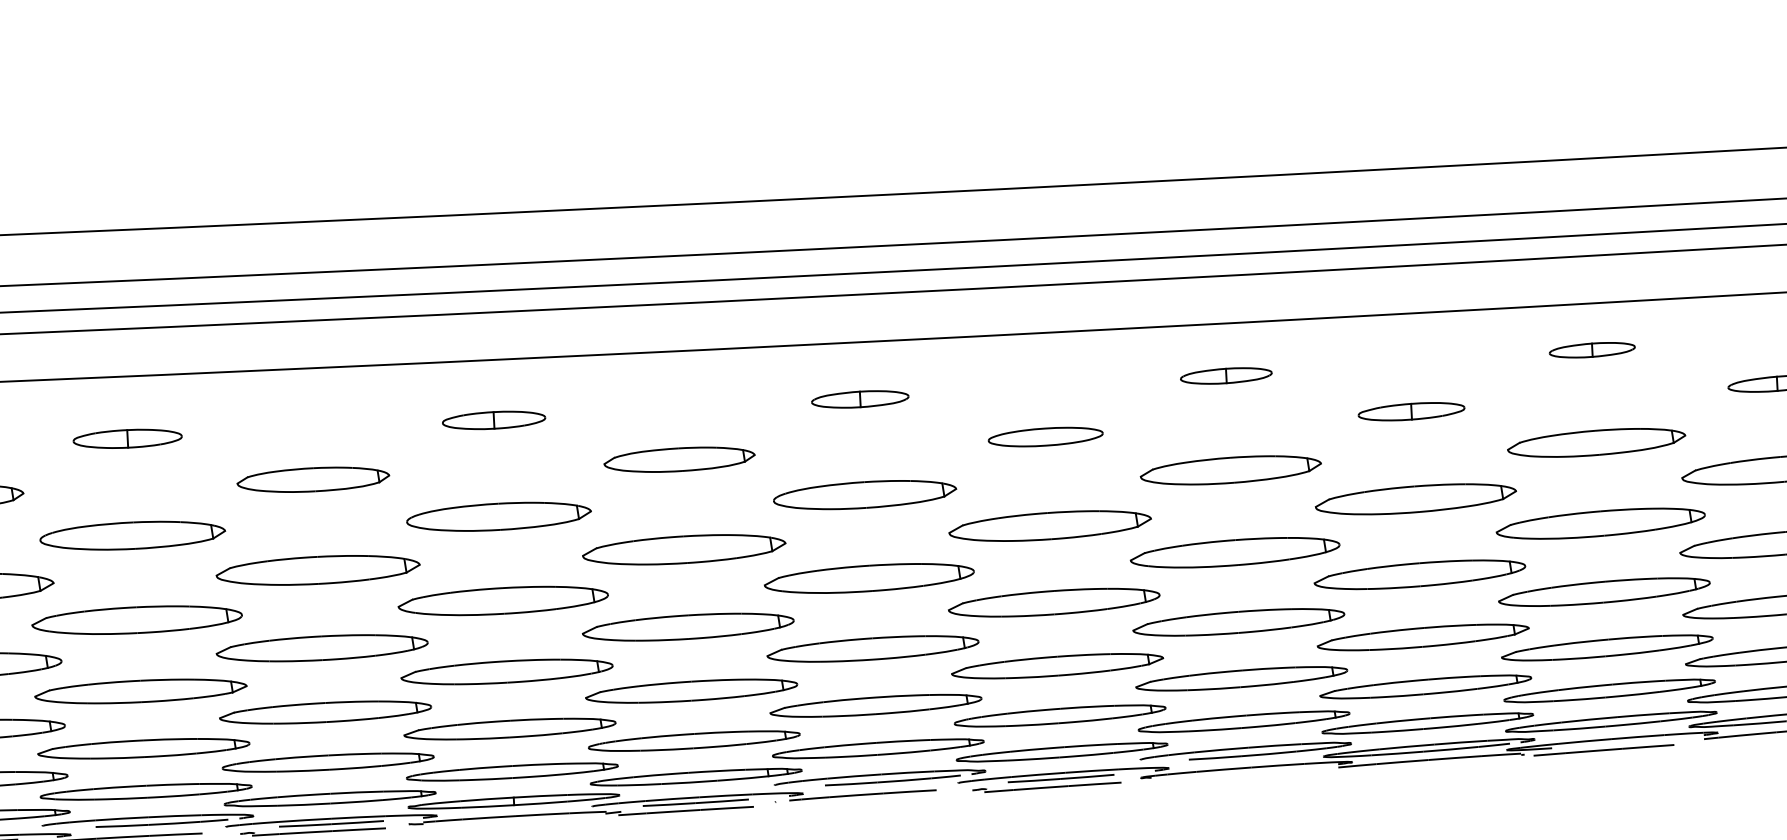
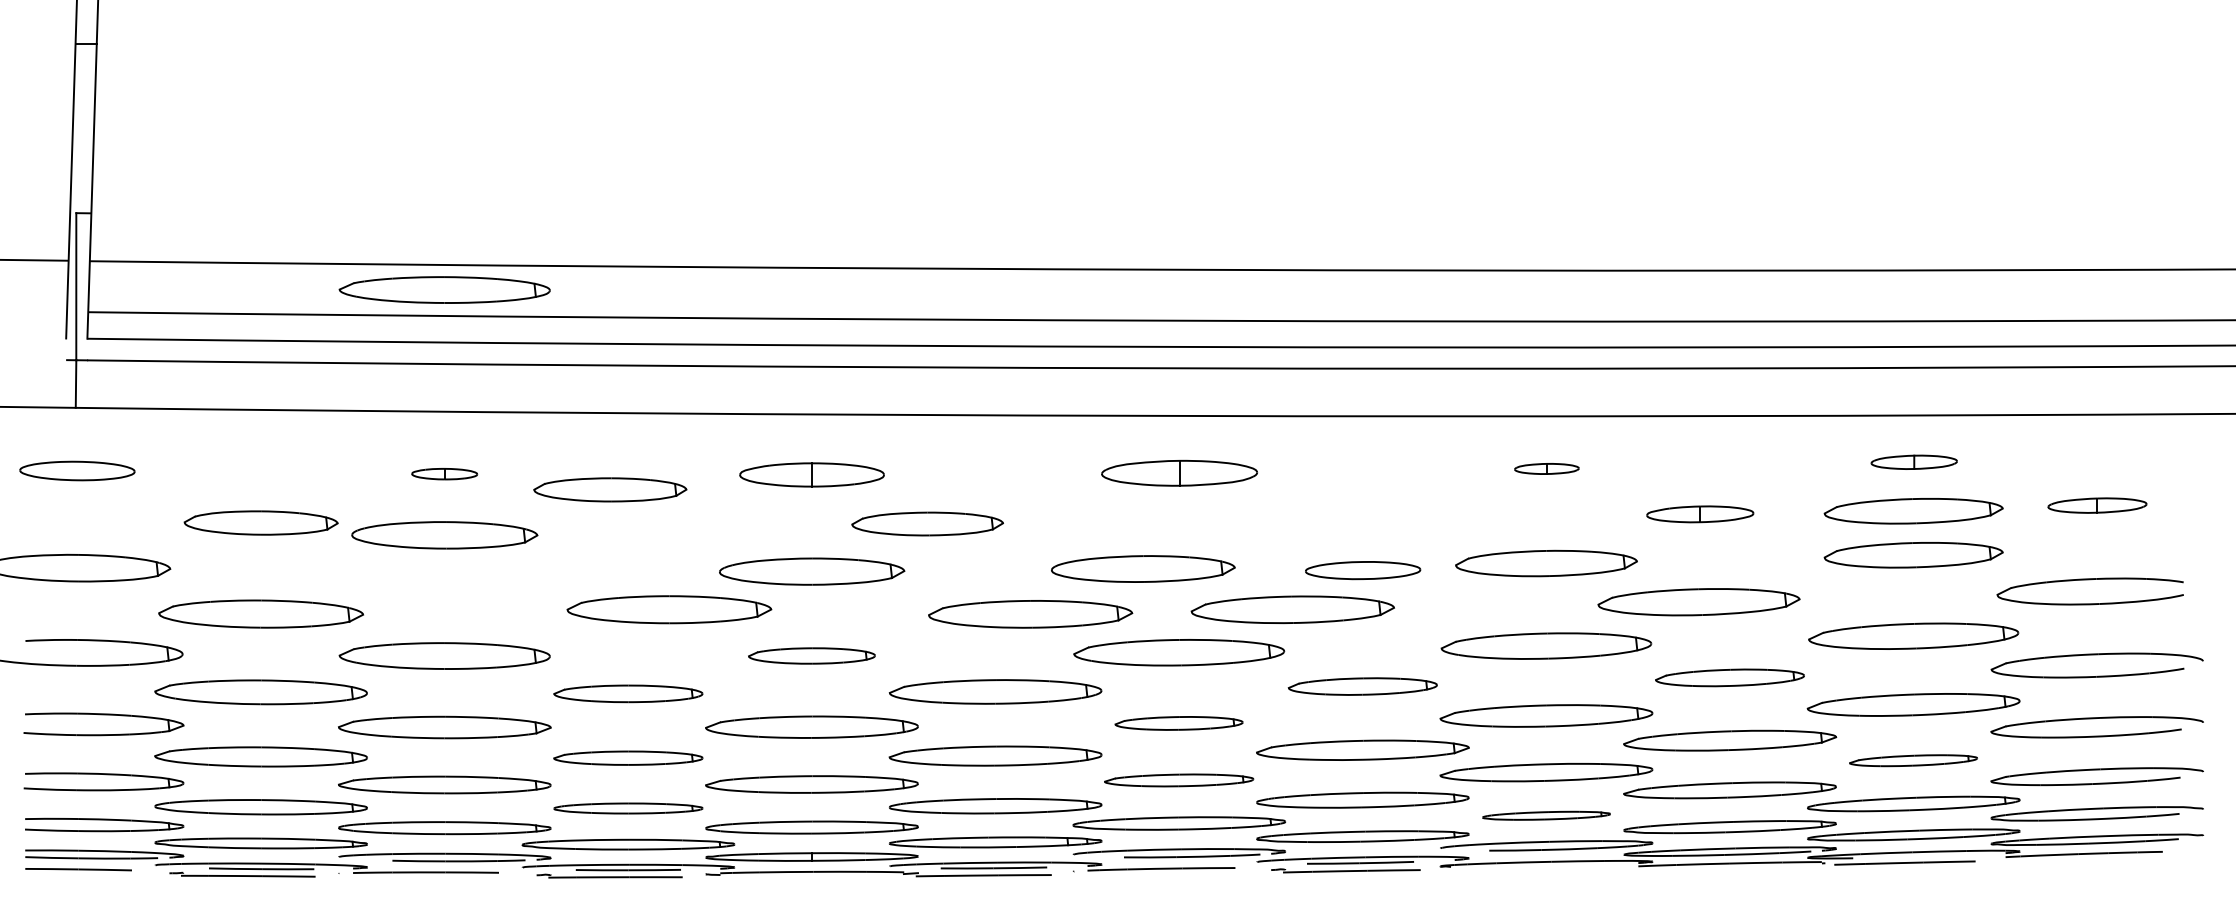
part: (117, 254) -> (444, 289), added
part: (1225, 375) -> (1546, 468), size x0.7
part: (860, 398) -> (1179, 472), size x1.6
part: (1594, 399) -> (1913, 511), added
part: (1411, 411) -> (1700, 514), moved
part: (494, 419) -> (812, 474), size x1.4
part: (1046, 437) -> (1363, 570), moved
part: (127, 438) -> (444, 473), size x0.6
part: (679, 459) -> (927, 523), moved
part: (313, 479) -> (610, 489), moved
part: (865, 494) -> (1143, 568), moved
part: (1415, 499) -> (1698, 602), moved
part: (1049, 525) -> (1292, 609), moved
part: (132, 535) -> (444, 535), moved
part: (684, 549) -> (1030, 614), moved
part: (318, 570) -> (669, 609), moved
part: (1419, 574) -> (1729, 677), size x0.7
part: (502, 600) -> (811, 655), size x0.6
part: (1053, 602) -> (1362, 686), size x0.7
part: (322, 647) -> (628, 693), size x0.7
part: (1607, 647) -> (1913, 760), size x0.6
part: (872, 649) -> (1178, 723), size x0.6
part: (875, 705) -> (1178, 780), size x0.7
part: (325, 711) -> (628, 757), size x0.7
part: (1244, 721) -> (1546, 815), size x0.6
part: (328, 762) -> (628, 808), size x0.7

